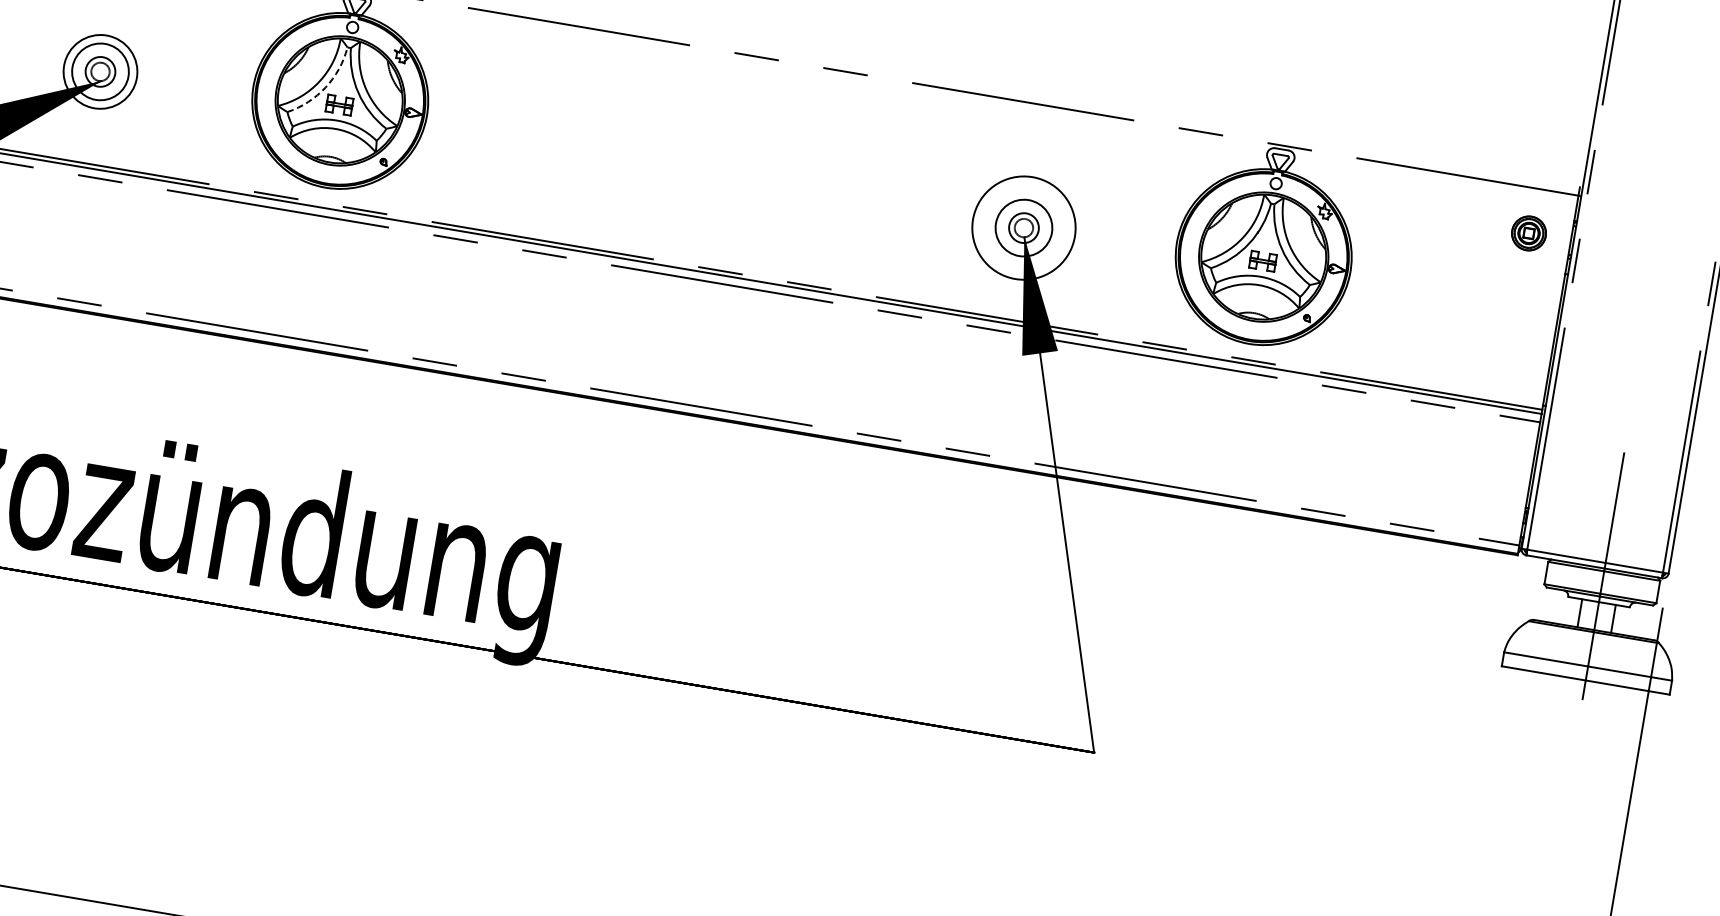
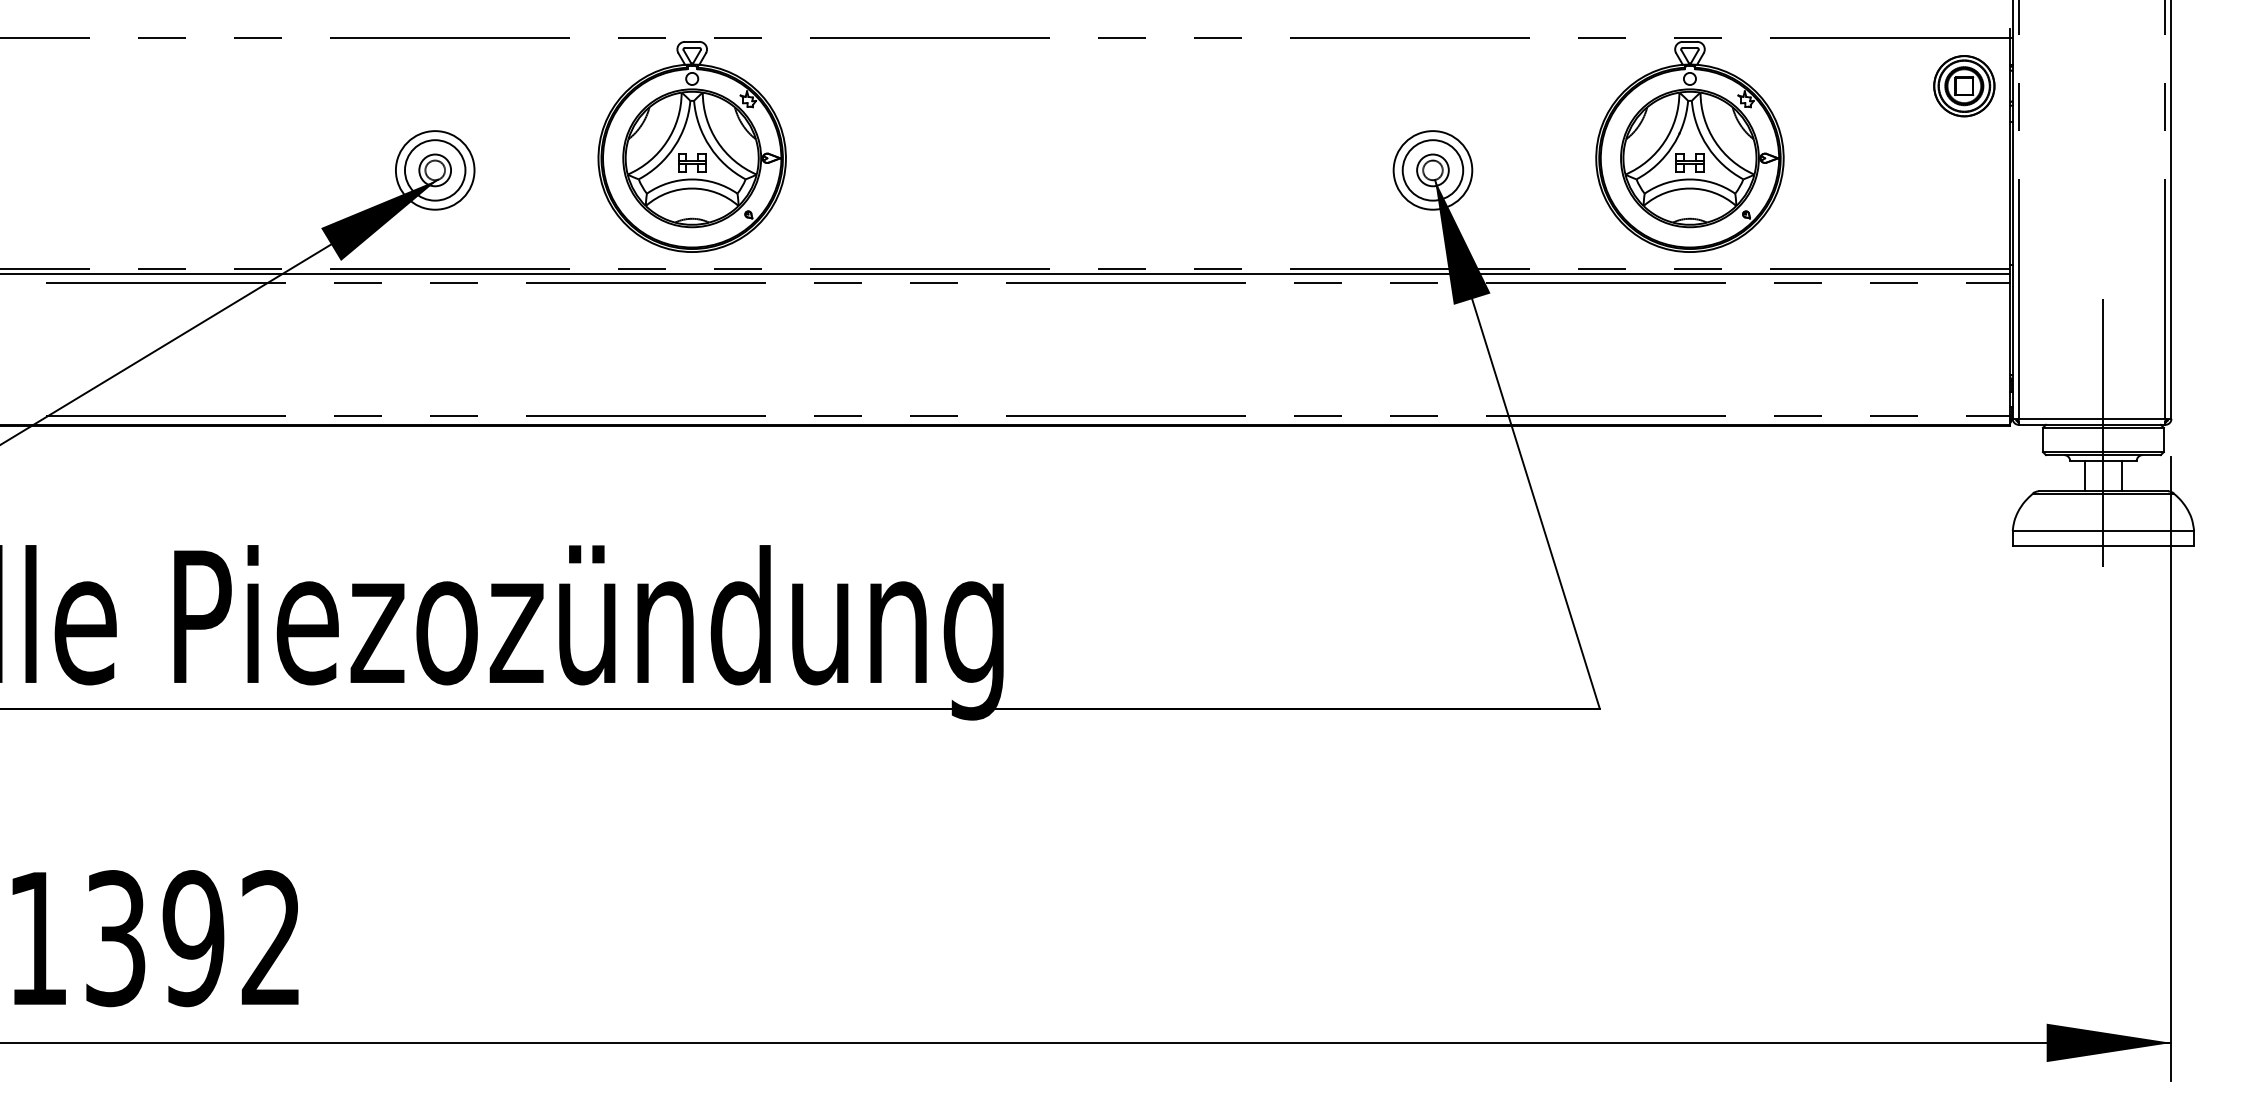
arc: (325, 87) -> (674, 146), dashed -> solid
circle: (1023, 228) -> (1432, 170), size x0.71
part: (1529, 233) -> (1964, 86), size x1.67

